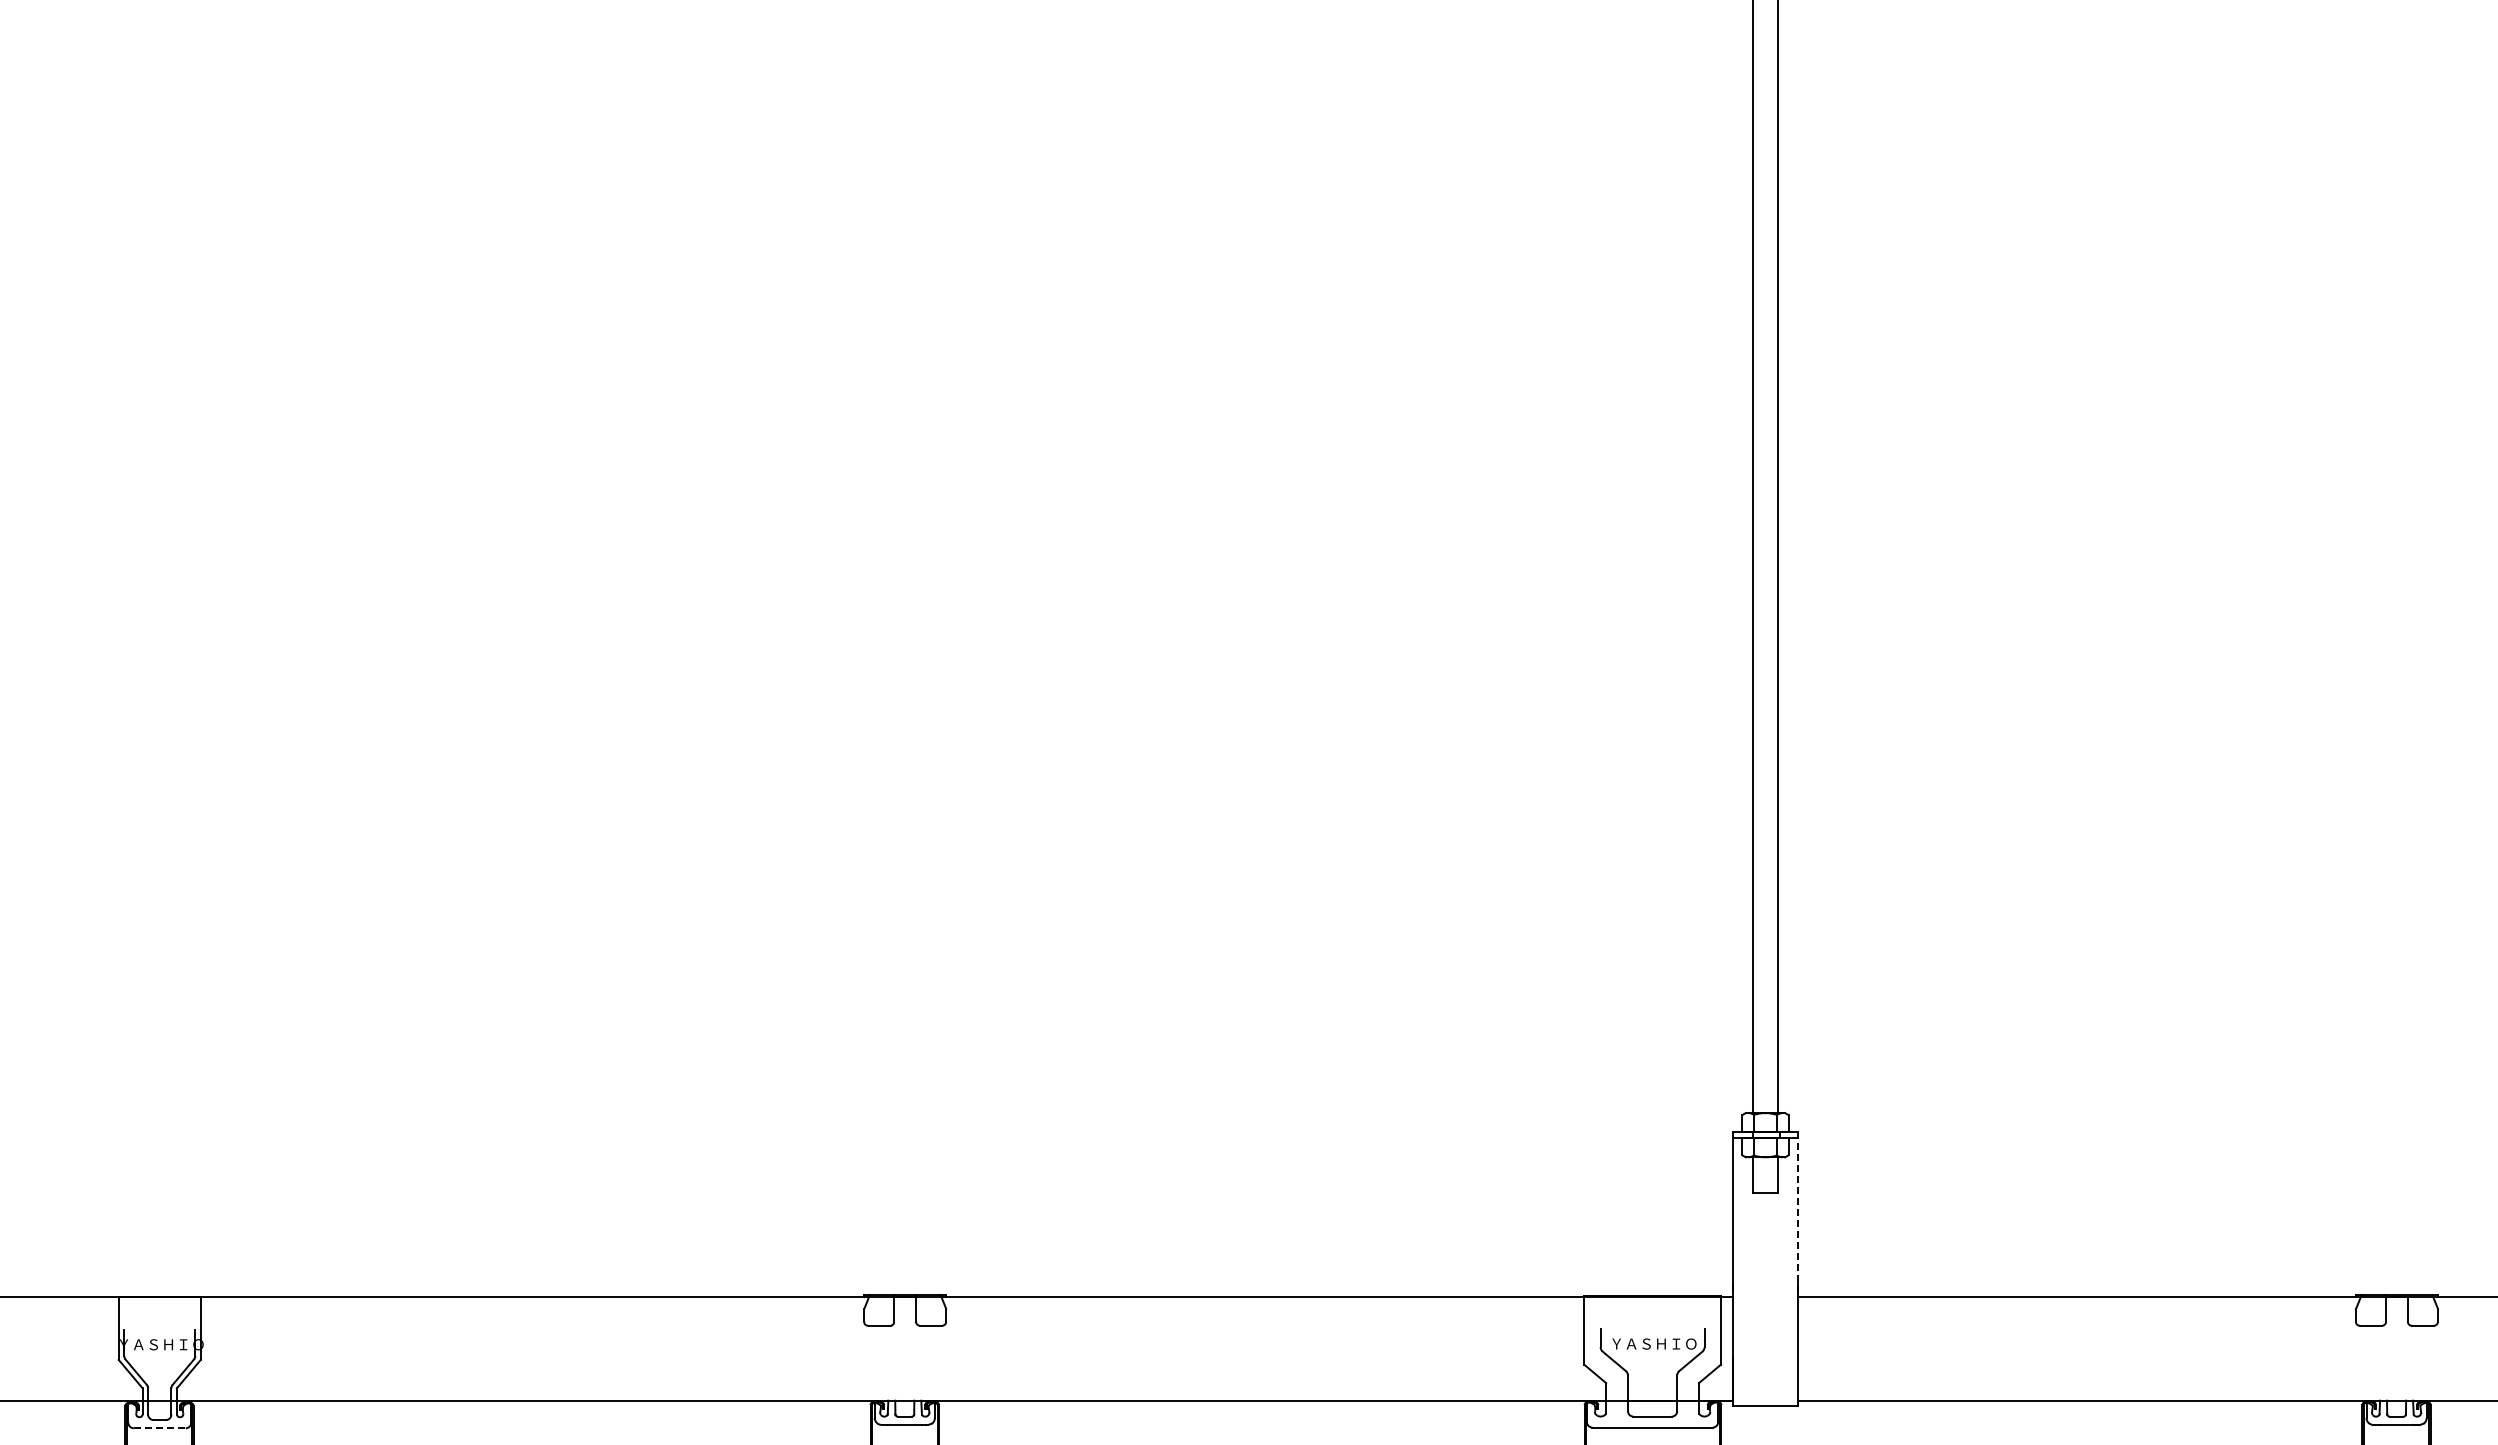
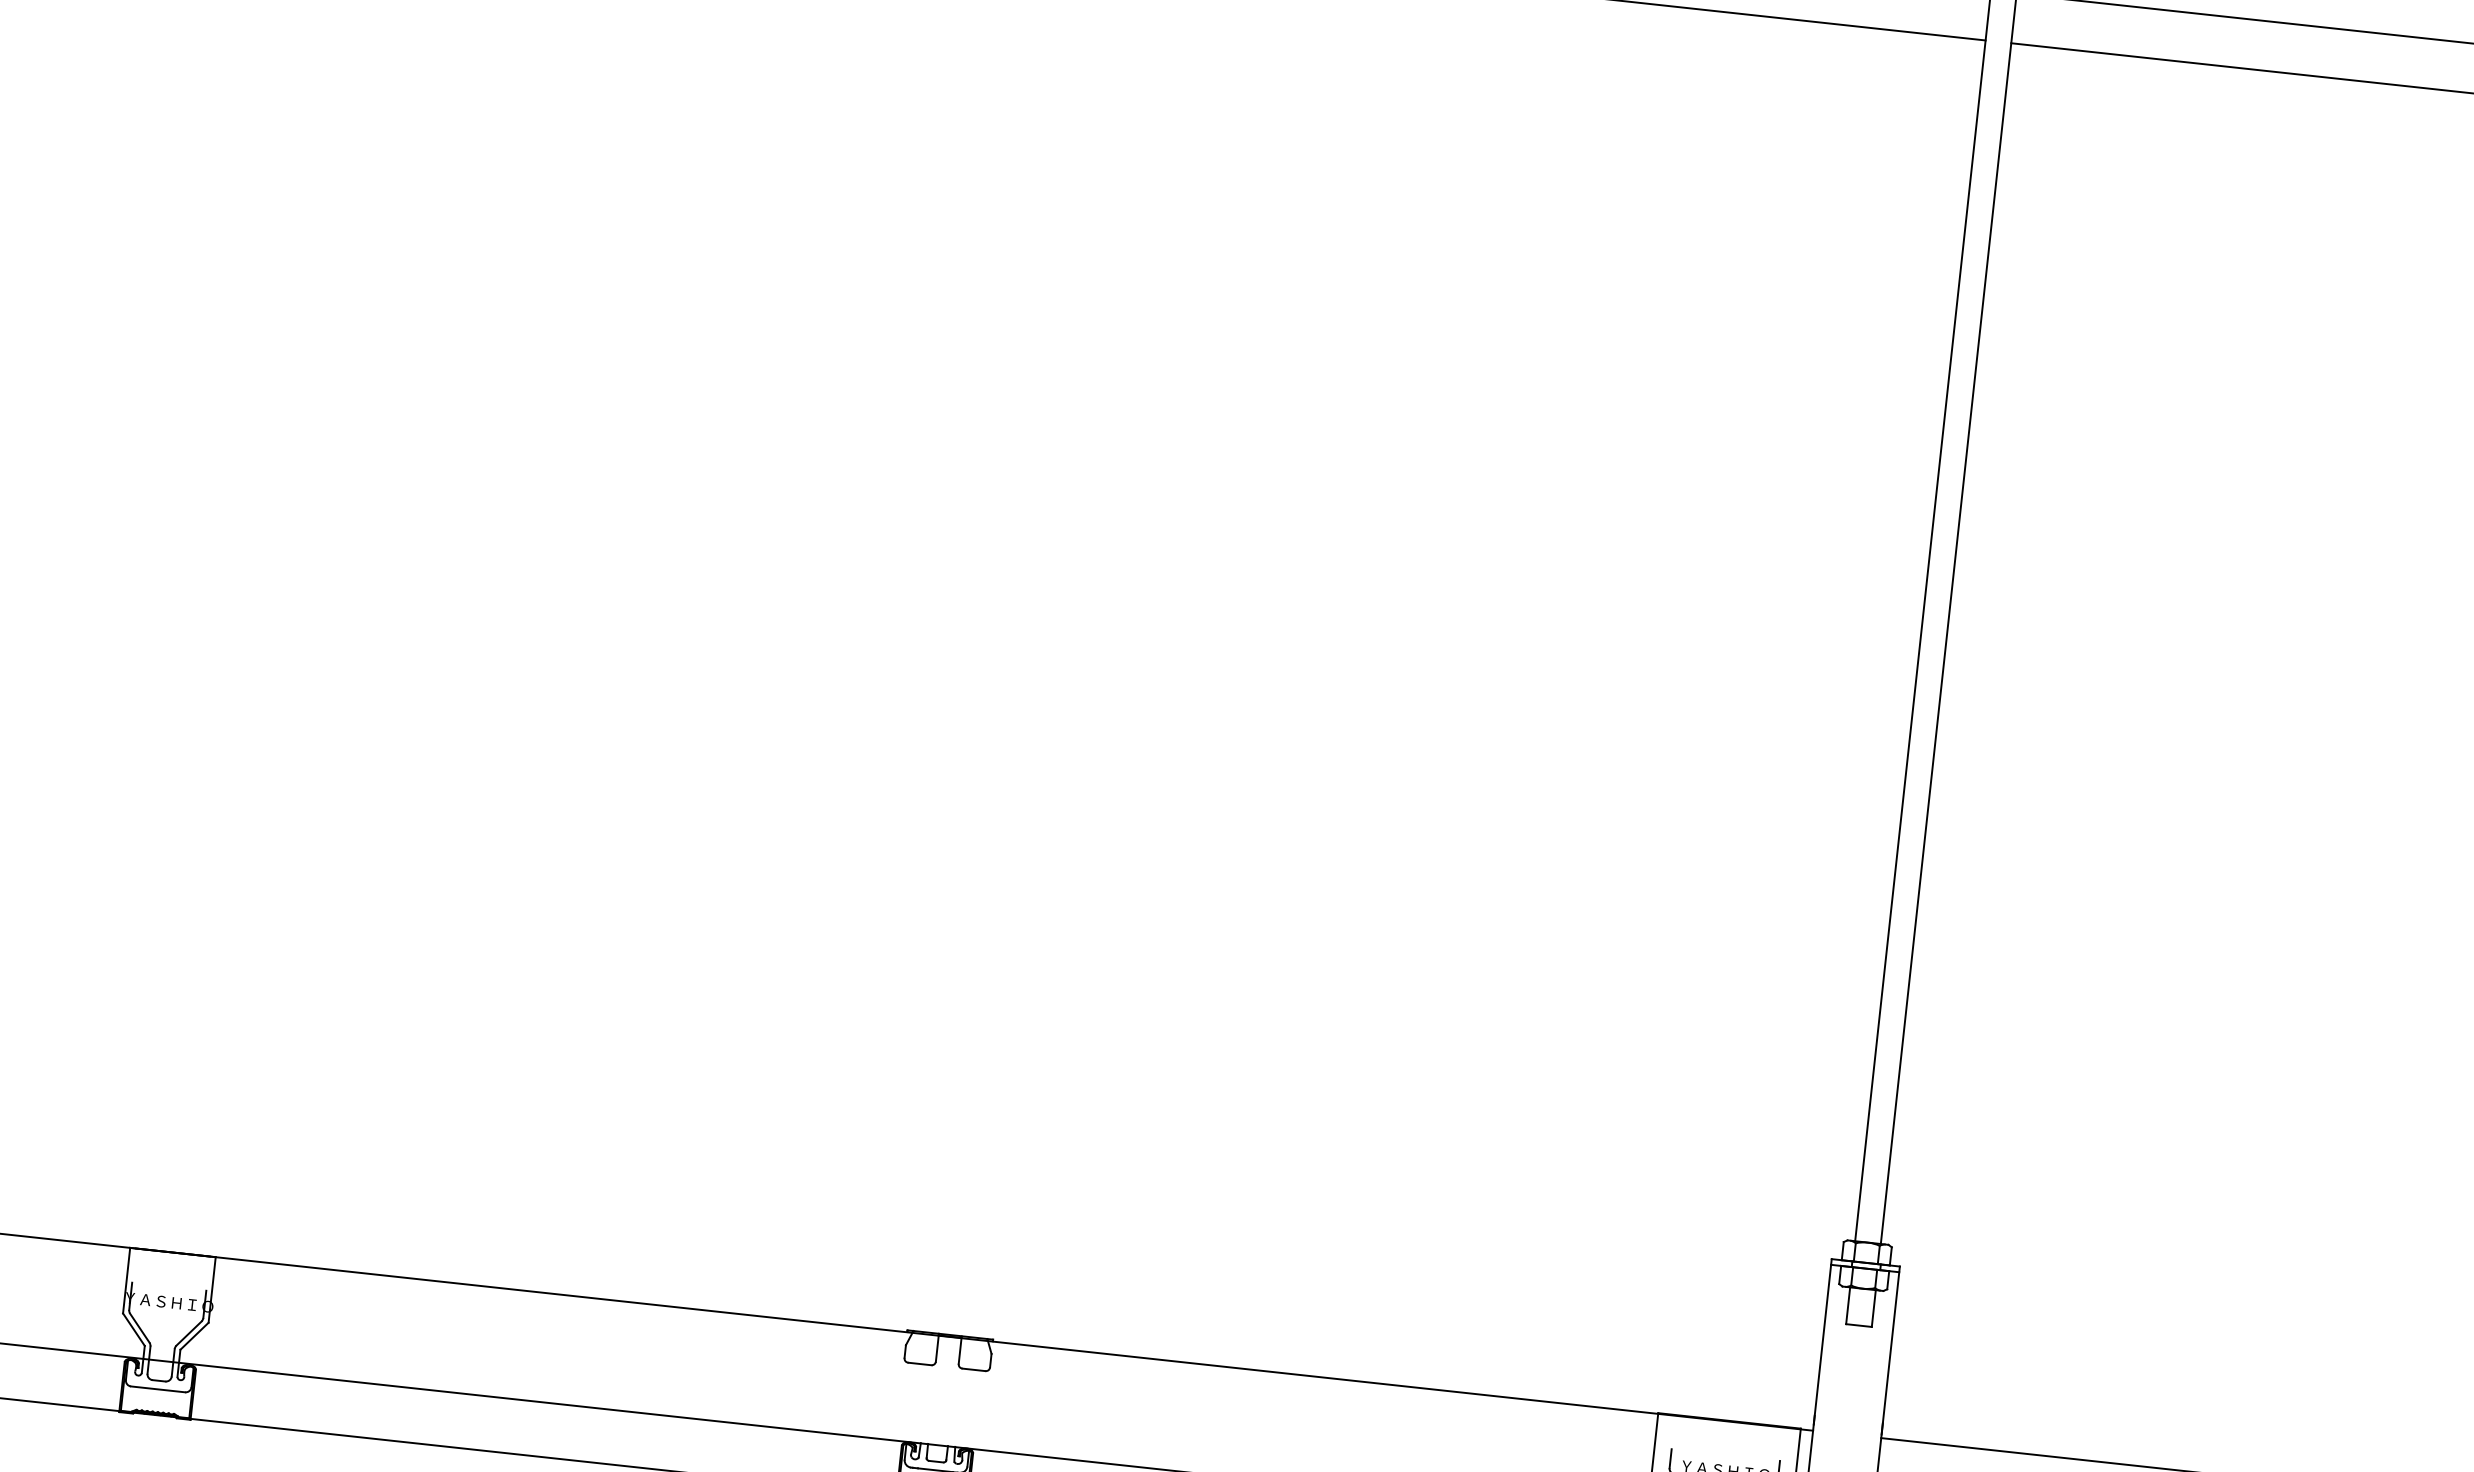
line: (1798, 1213) -> (1891, 1351), dashed -> solid
line: (159, 1428) -> (157, 1389), dashed -> solid

